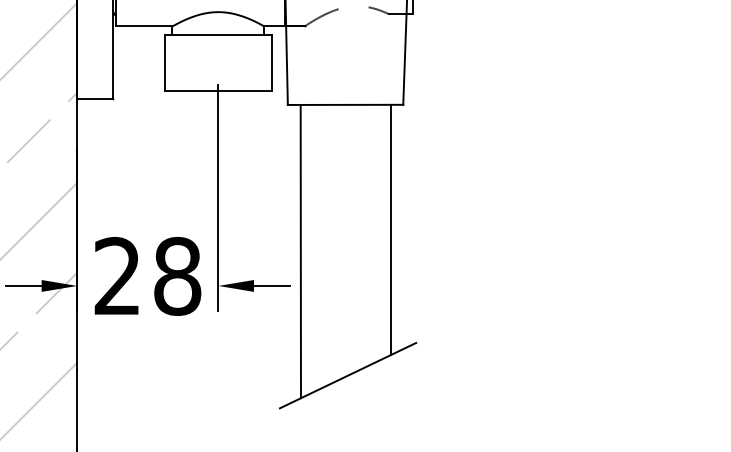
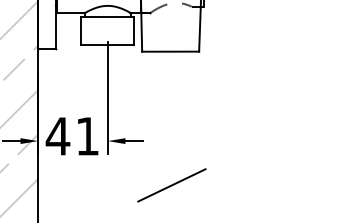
line: (391, 230) -> (193, 113), removed
line: (300, 250) -> (148, 123), removed
text: (146, 274) -> (72, 135), 28 -> 41

